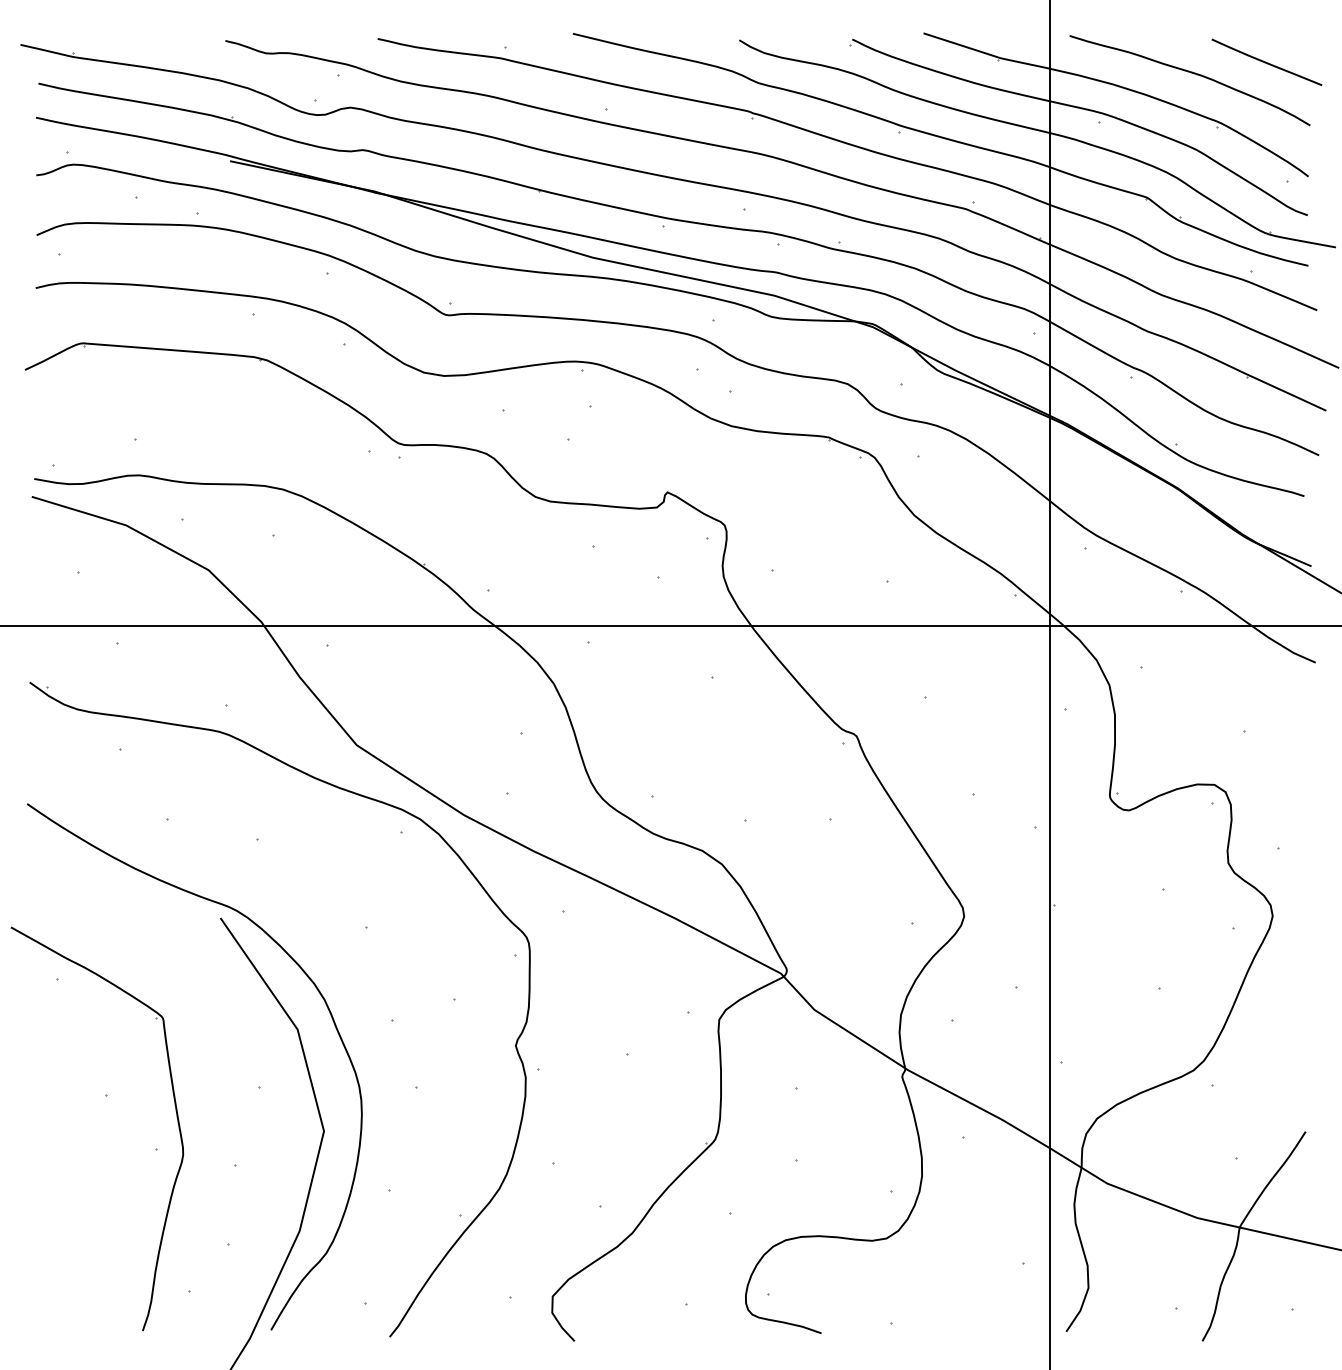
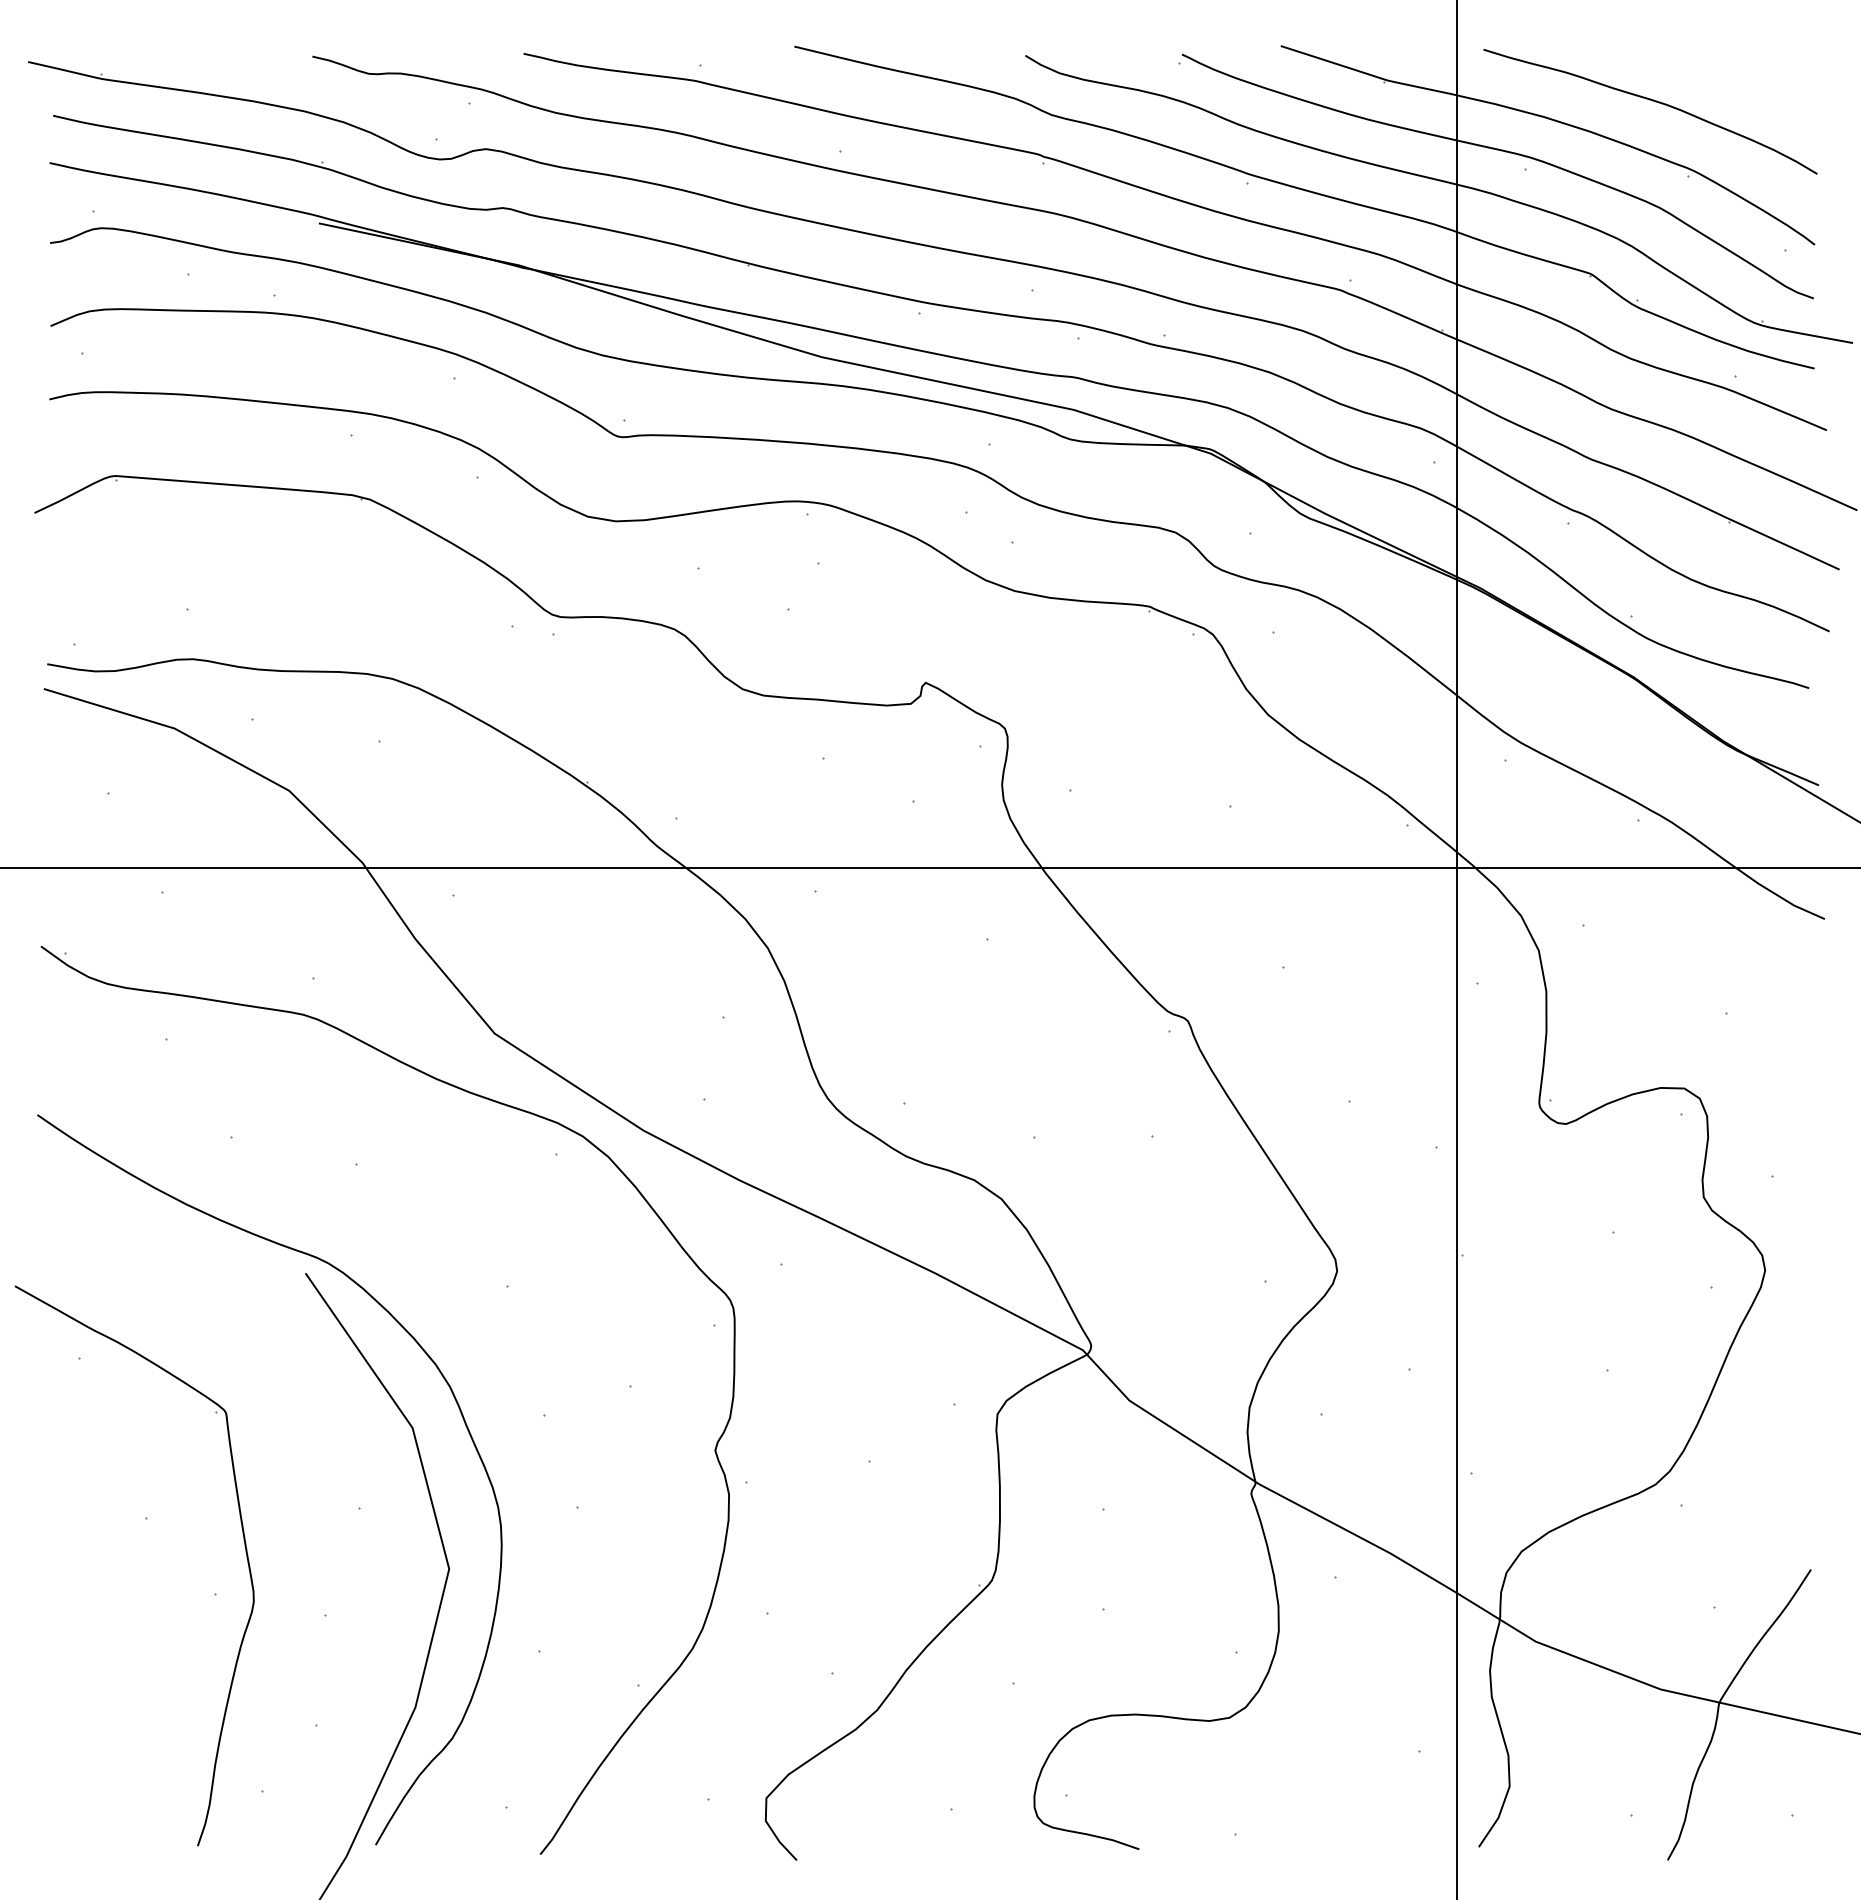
curve: (1265, 61) -> (1755, 85), removed

